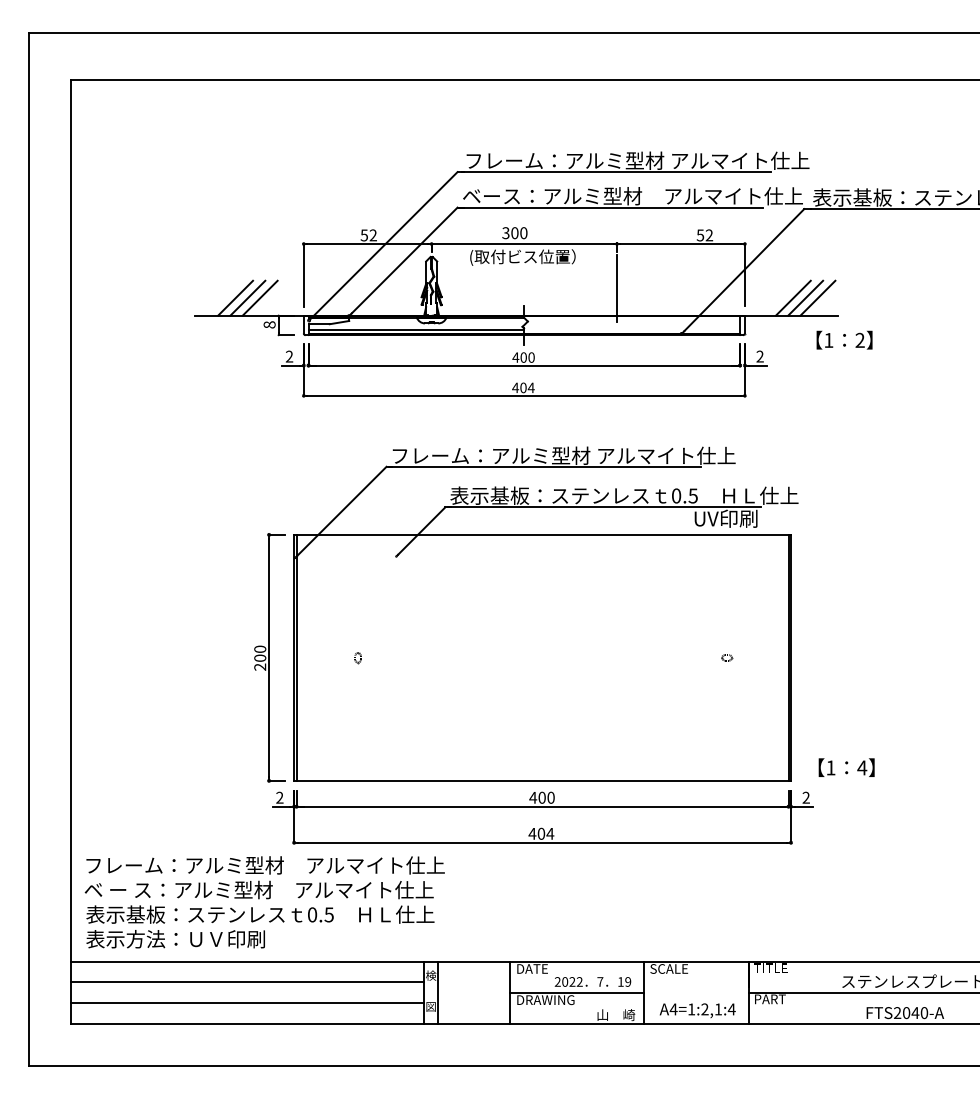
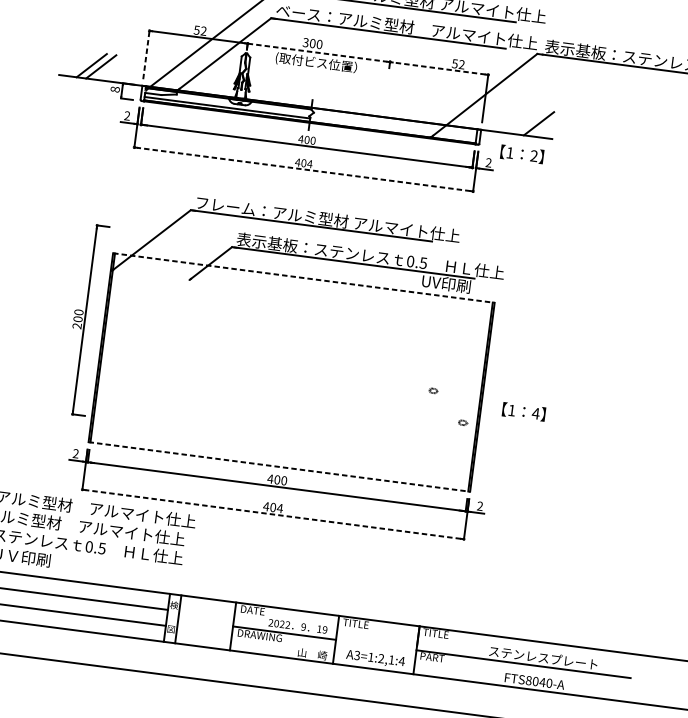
line: (522, 244) -> (317, 53), solid -> dashed
line: (680, 244) -> (438, 68), solid -> dashed
line: (303, 275) -> (146, 55), solid -> dashed
line: (616, 288) -> (385, 96), removed
line: (259, 297) -> (110, 67), removed
line: (793, 297) -> (520, 120), removed
line: (805, 297) -> (529, 121), removed
text: (844, 339) -> (522, 153), moved
line: (523, 395) -> (303, 169), solid -> dashed
line: (543, 534) -> (304, 277), solid -> dashed
part: (269, 657) -> (85, 319), moved
part: (357, 658) -> (149, 354), removed
part: (770, 693) -> (463, 422), added
text: (846, 767) -> (523, 411), moved
line: (543, 780) -> (280, 466), solid -> dashed
line: (542, 842) -> (273, 514), solid -> dashed
text: (669, 968) -> (358, 623), SCALE -> TITLE
text: (600, 981) -> (303, 626), 7 -> 9
text: (673, 1009) -> (357, 655), A4=1:2,1:4 -> A3=1:2,1:4
text: (897, 1013) -> (528, 681), FTS2040-A -> FTS8040-A

